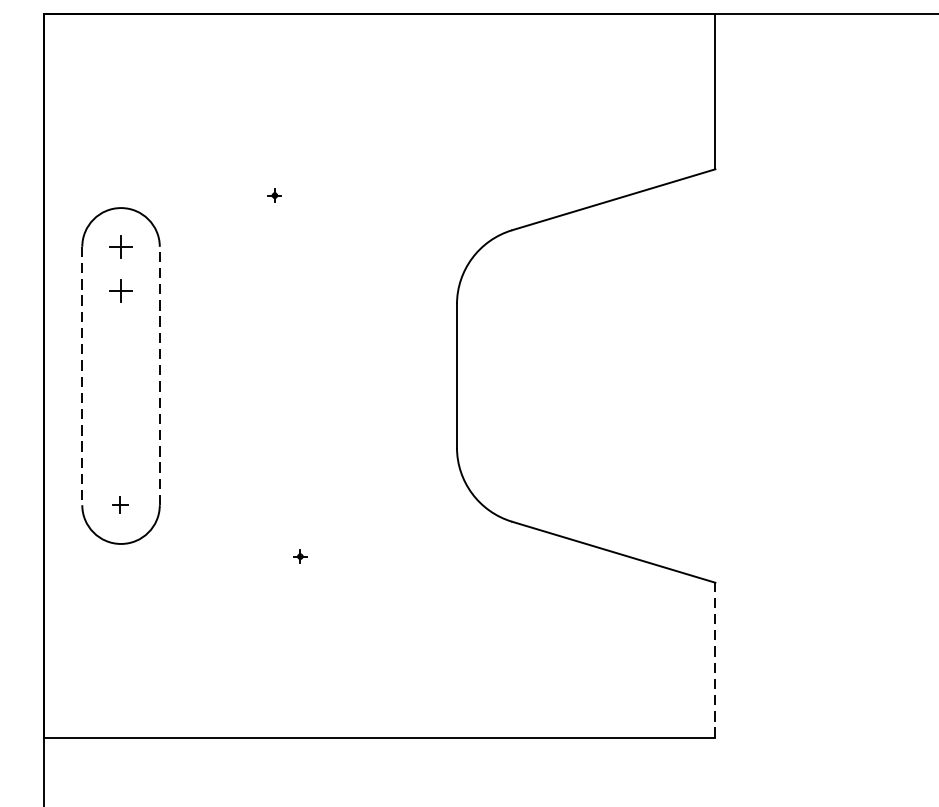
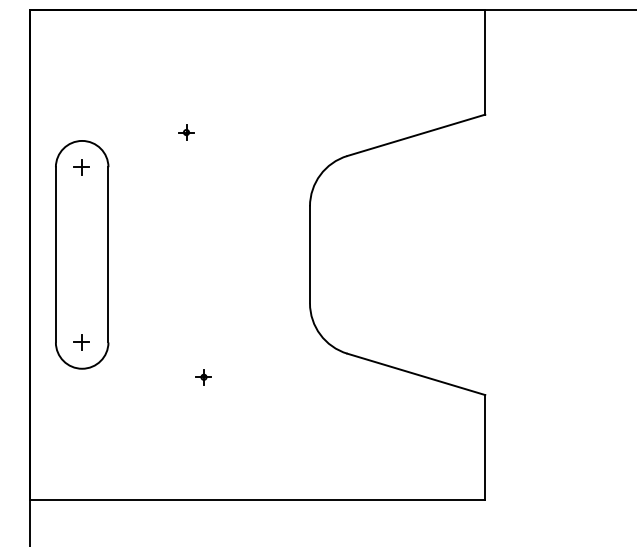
part: (274, 195) -> (186, 132), size x1.67
part: (120, 291) -> (81, 197), removed
line: (81, 375) -> (55, 254), dashed -> solid
line: (159, 375) -> (108, 254), dashed -> solid
part: (120, 505) -> (81, 342), size x1.43
part: (299, 556) -> (203, 377), size x1.67
line: (715, 660) -> (485, 447), dashed -> solid

